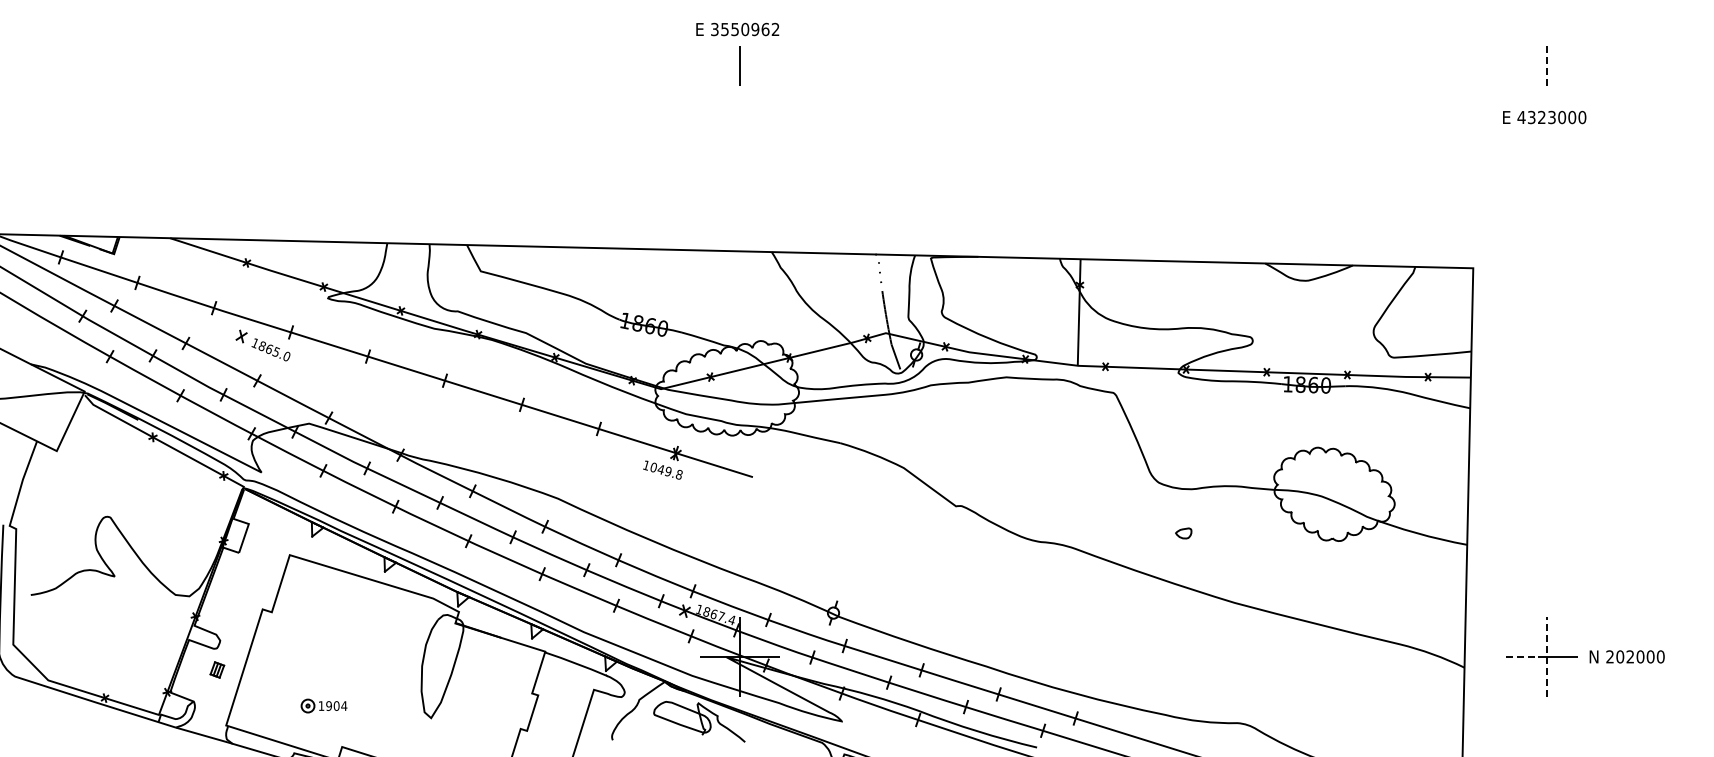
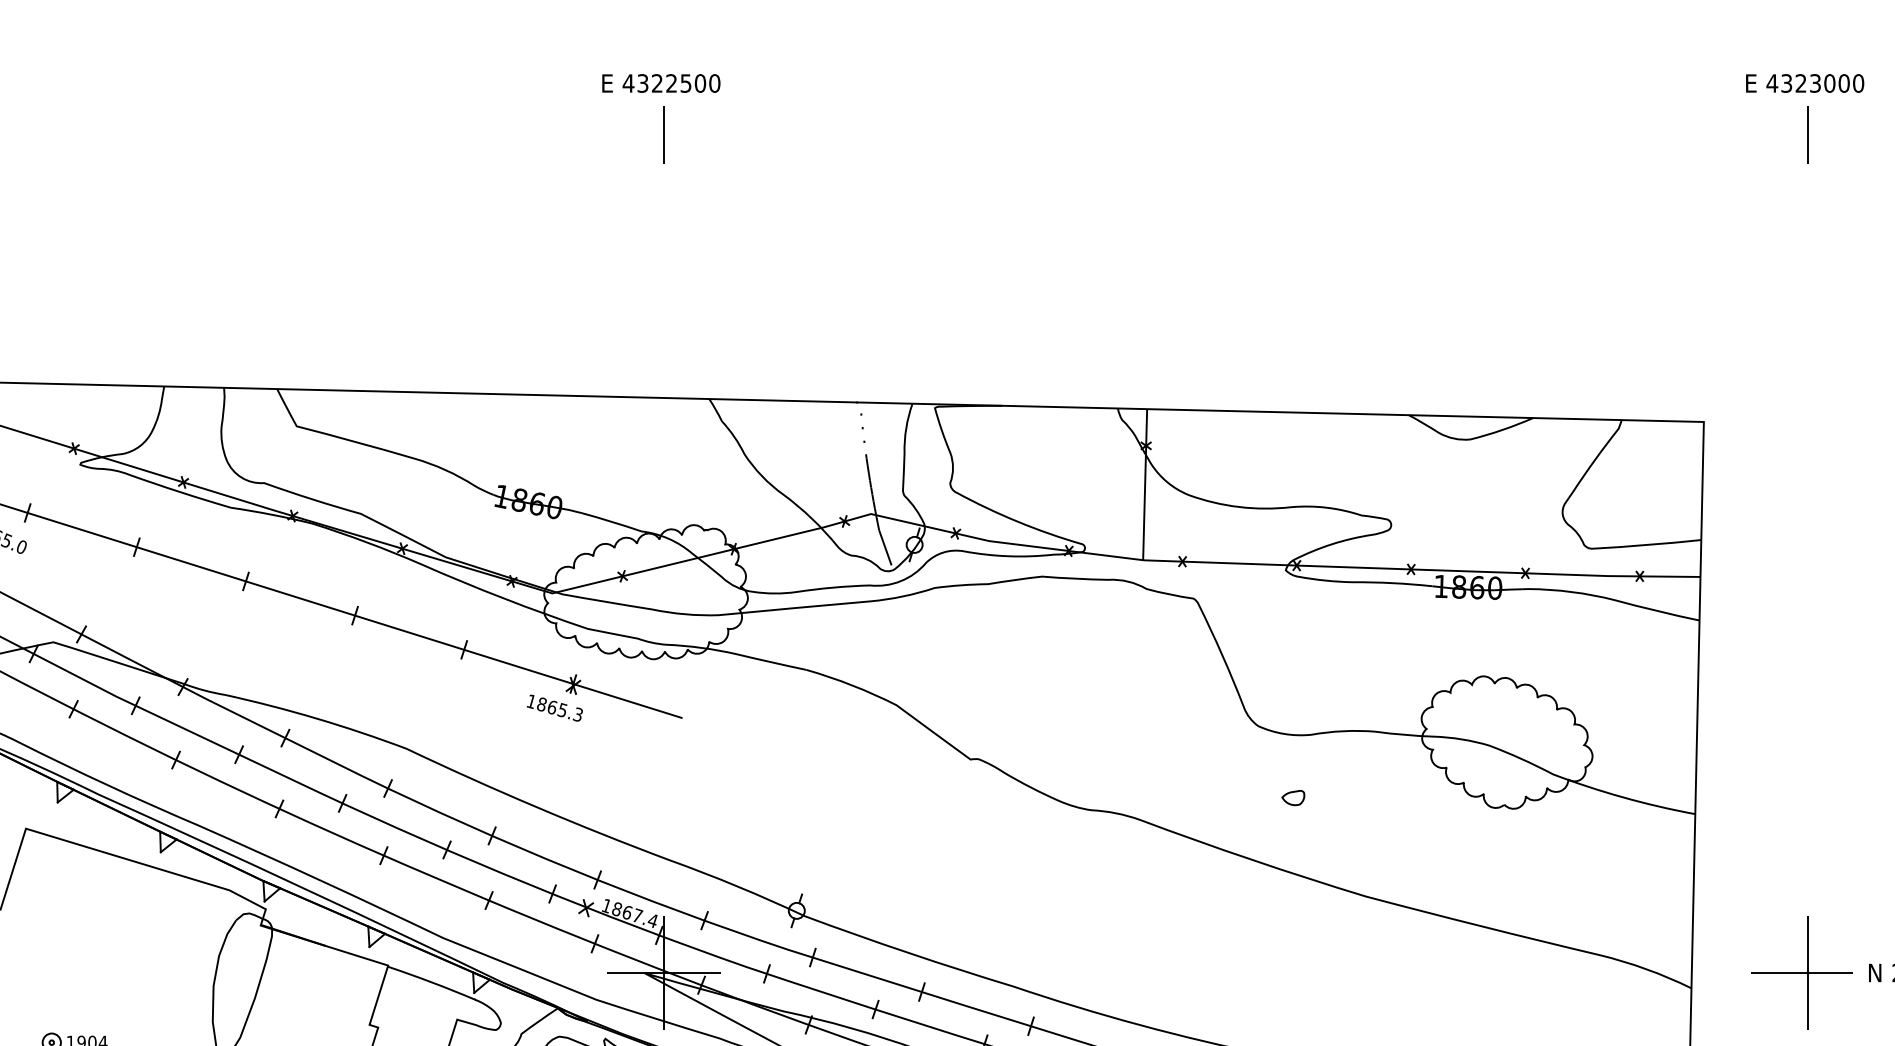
text: (744, 29) -> (670, 83), 3550962 -> 4322500
line: (1546, 66) -> (1807, 135), dashed -> solid
text: (1544, 117) -> (1804, 83), moved
text: (666, 470) -> (560, 708), 1049.8 -> 1865.3
line: (1522, 656) -> (1773, 972), dashed -> solid
line: (1546, 656) -> (1807, 972), dashed -> solid

